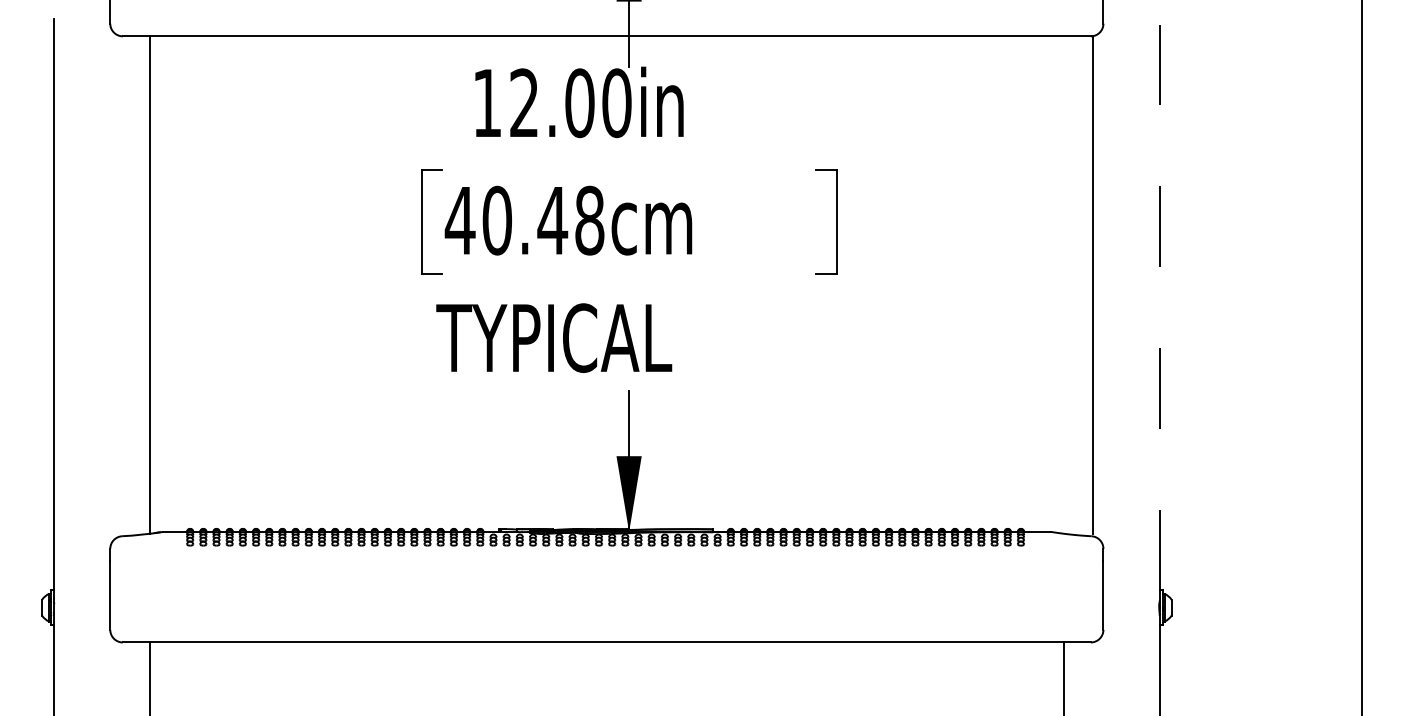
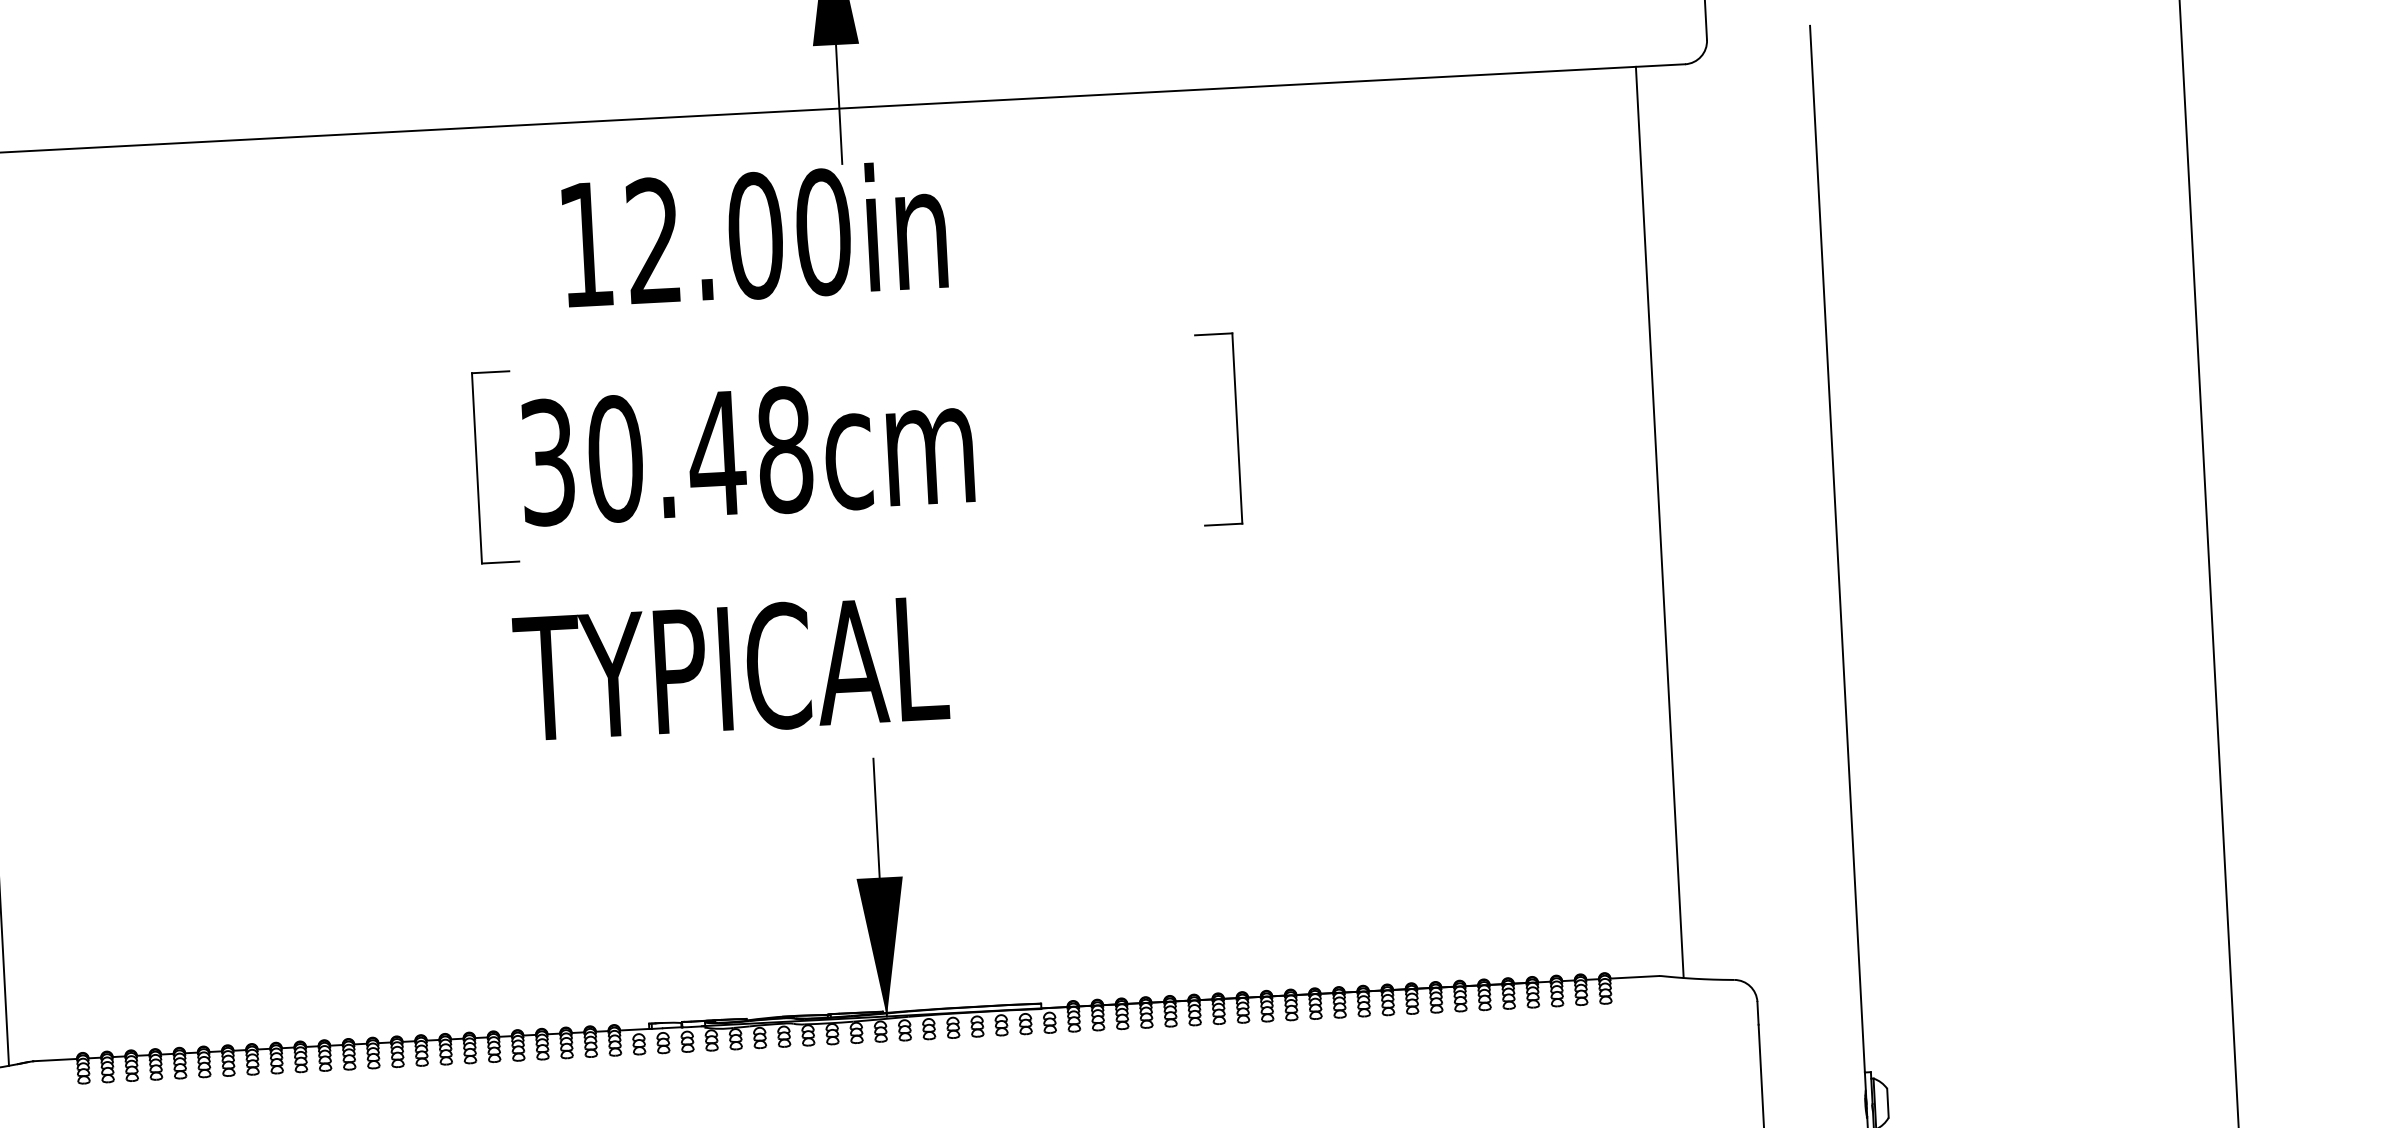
text: (459, 220) -> (546, 462), 40.48cm -> 30.48cm
line: (1092, 284) -> (1658, 521), moved
line: (1159, 304) -> (1836, 548), dashed -> solid

